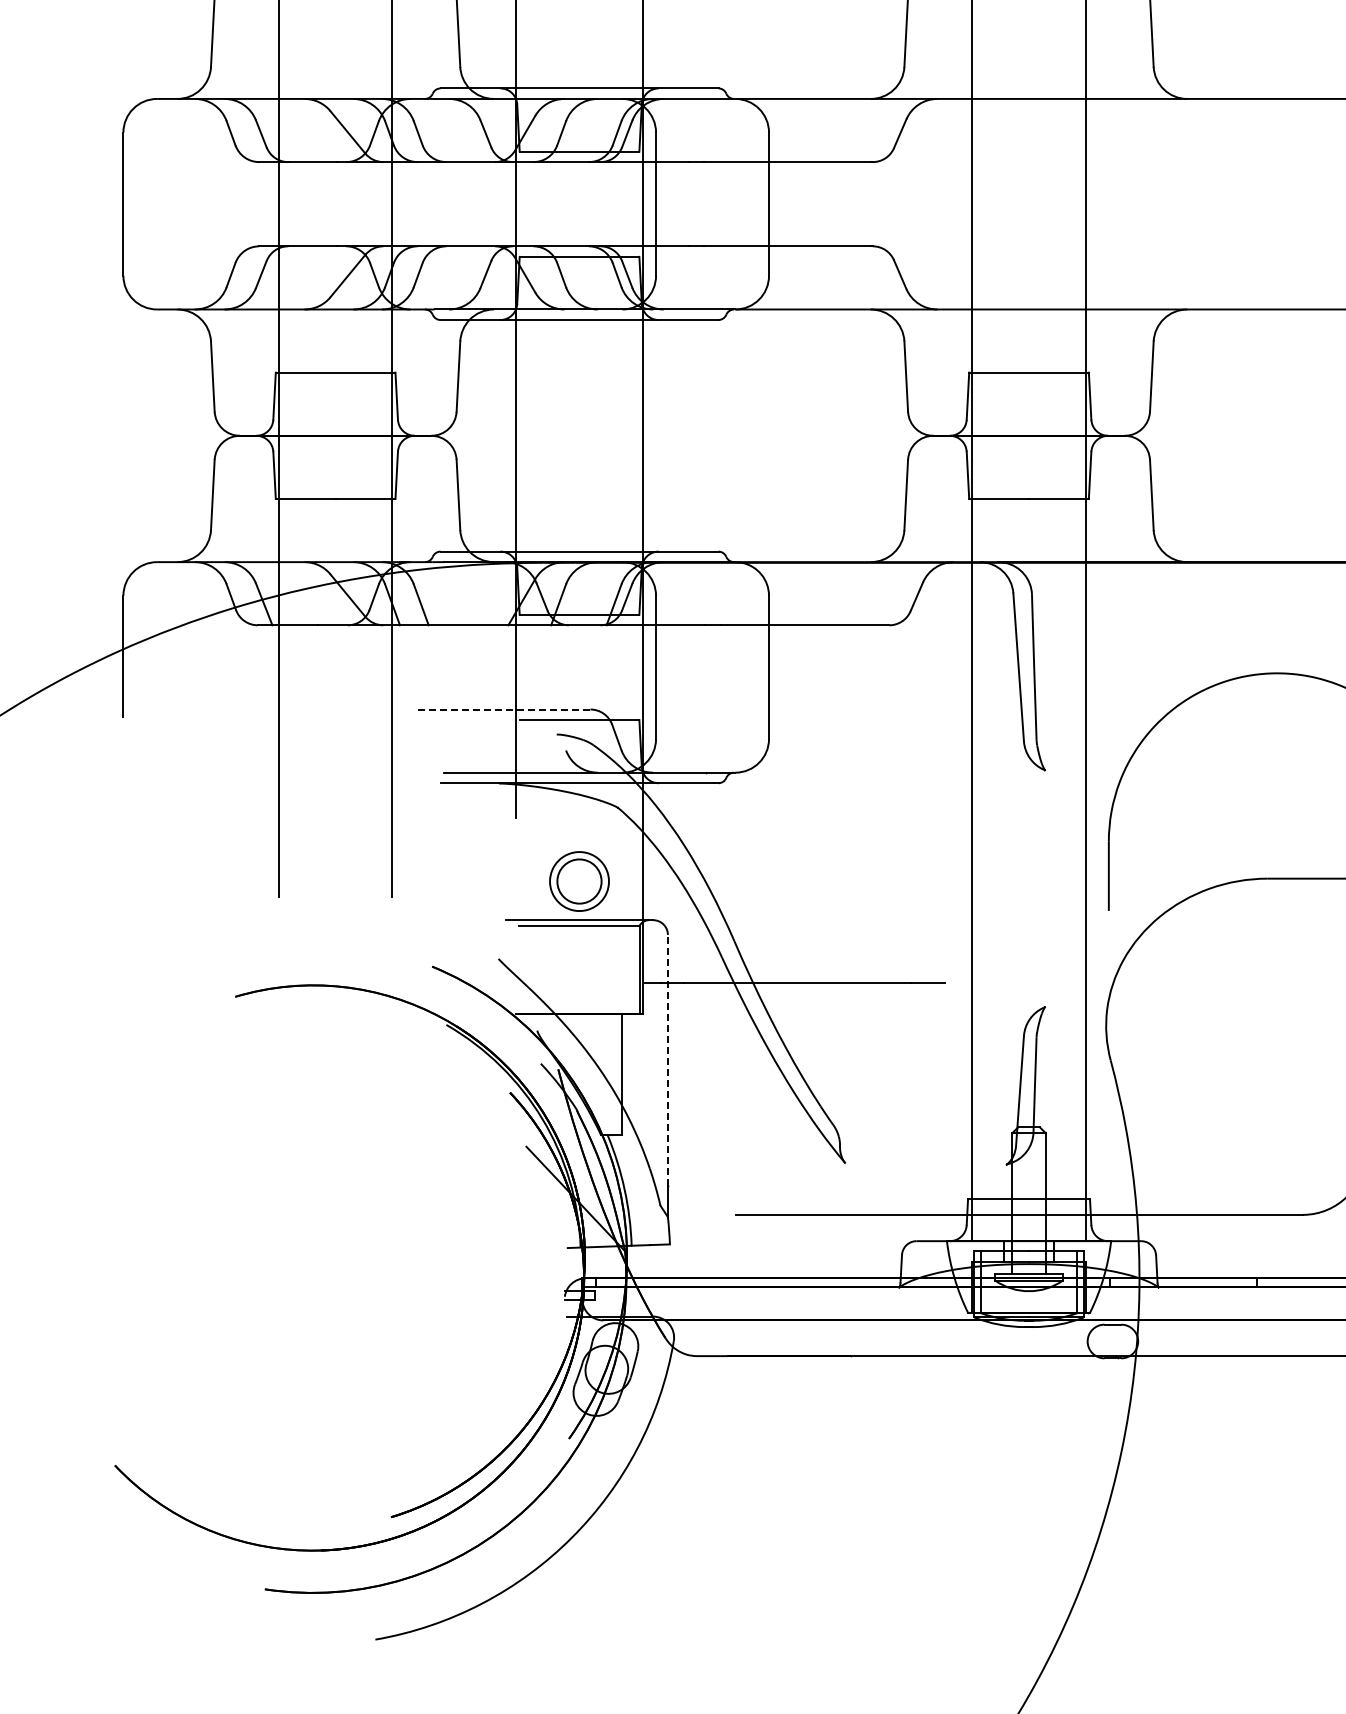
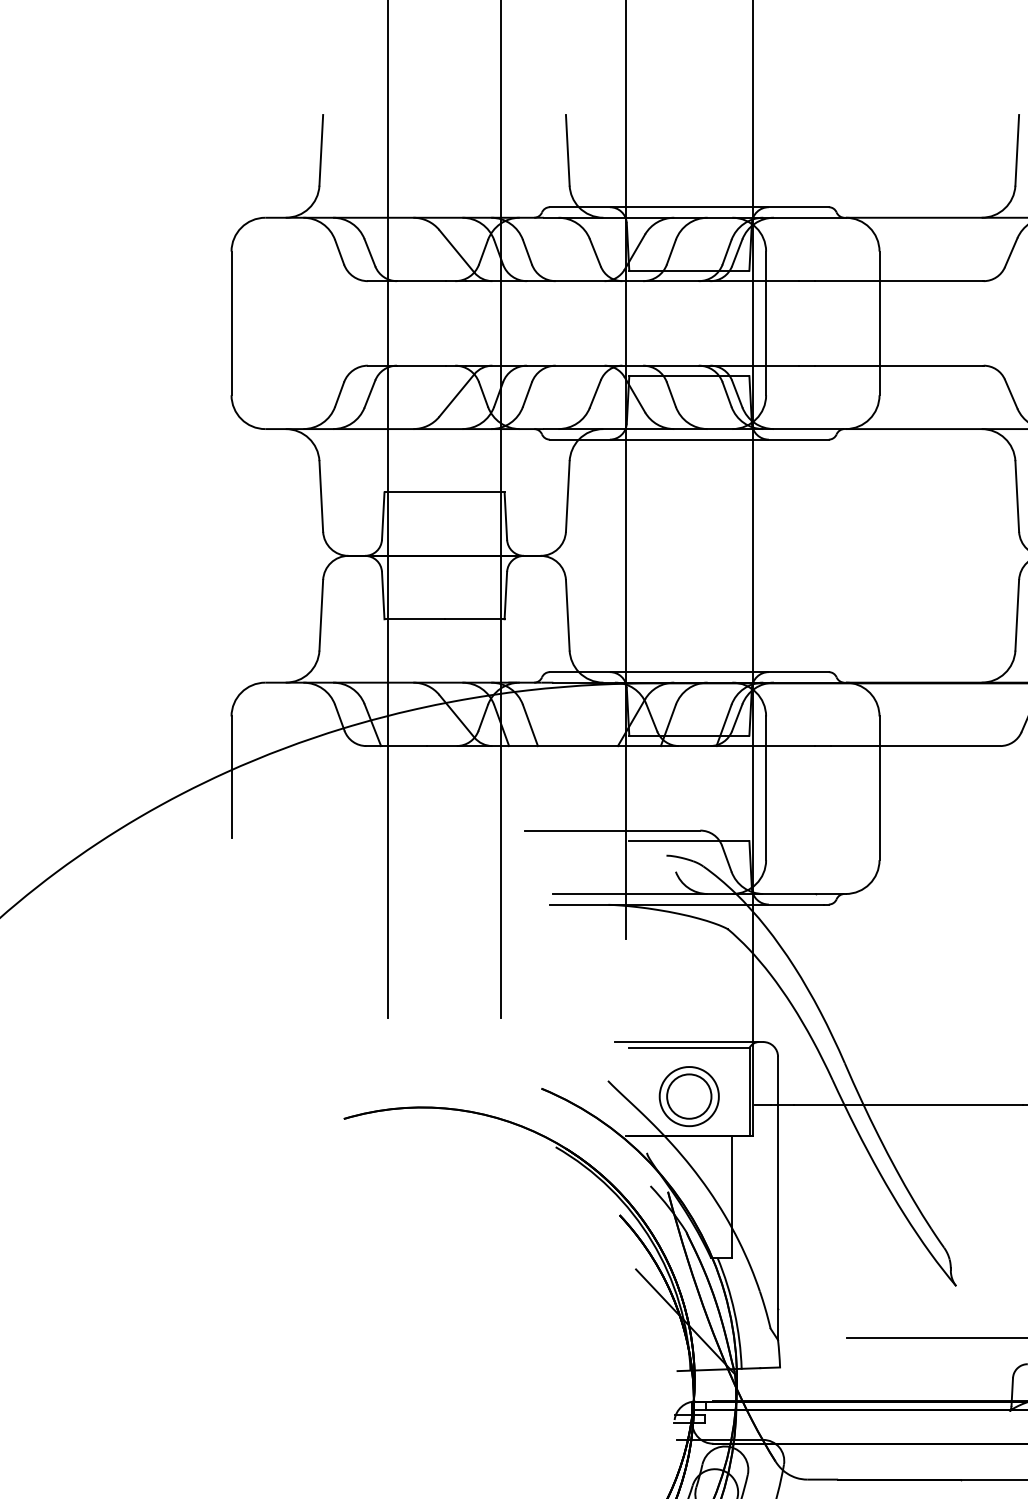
line: (502, 709) -> (612, 830), dashed -> solid
part: (579, 881) -> (689, 1096), moved
line: (667, 1059) -> (777, 1181), dashed -> solid

